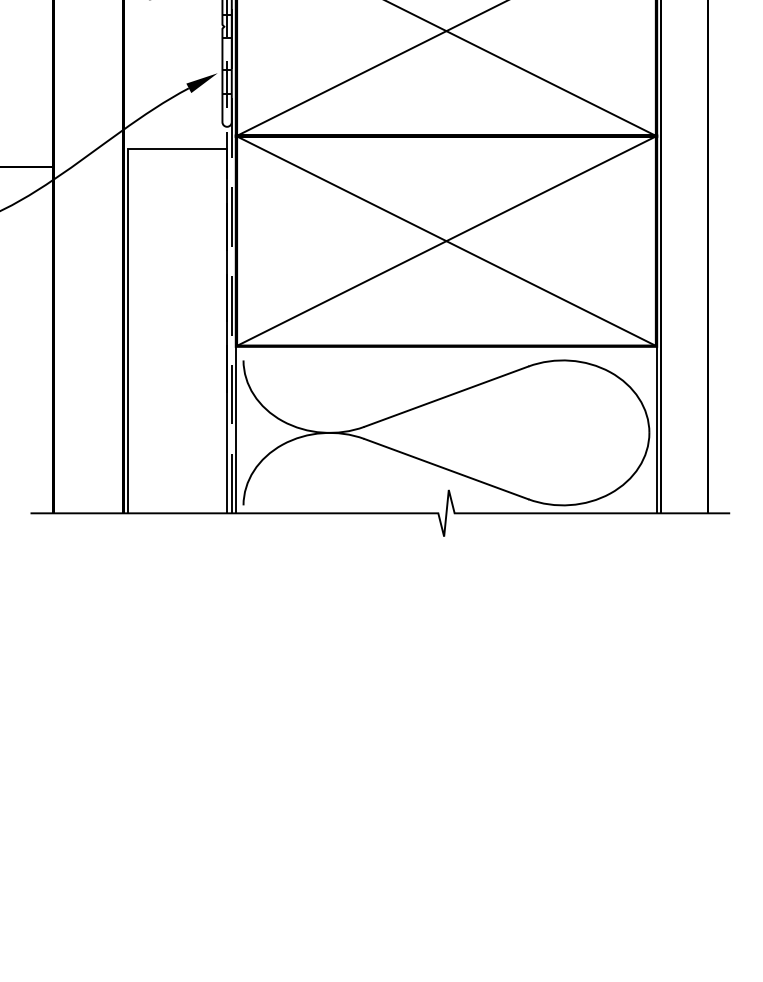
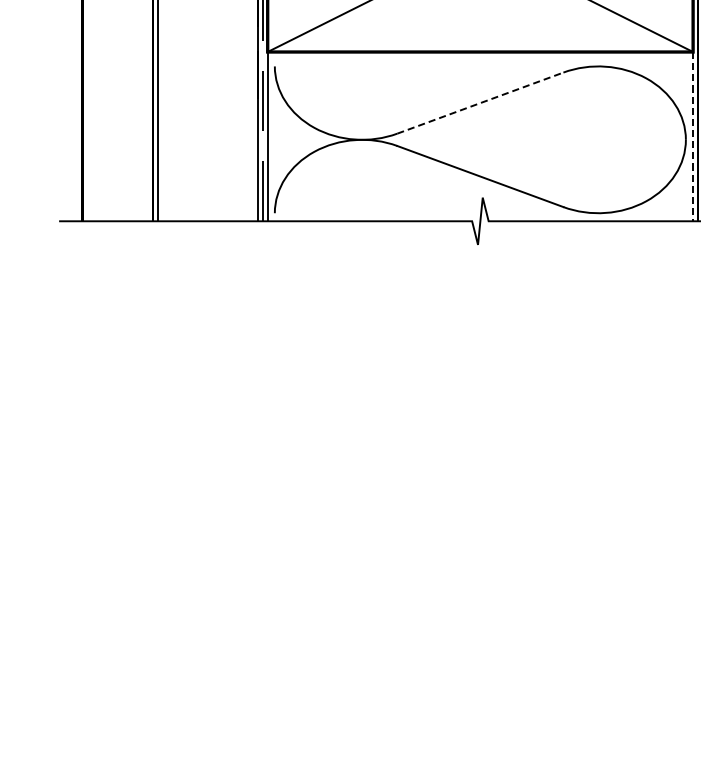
line: (446, 396) -> (480, 102), solid -> dashed
line: (656, 429) -> (693, 136), solid -> dashed

